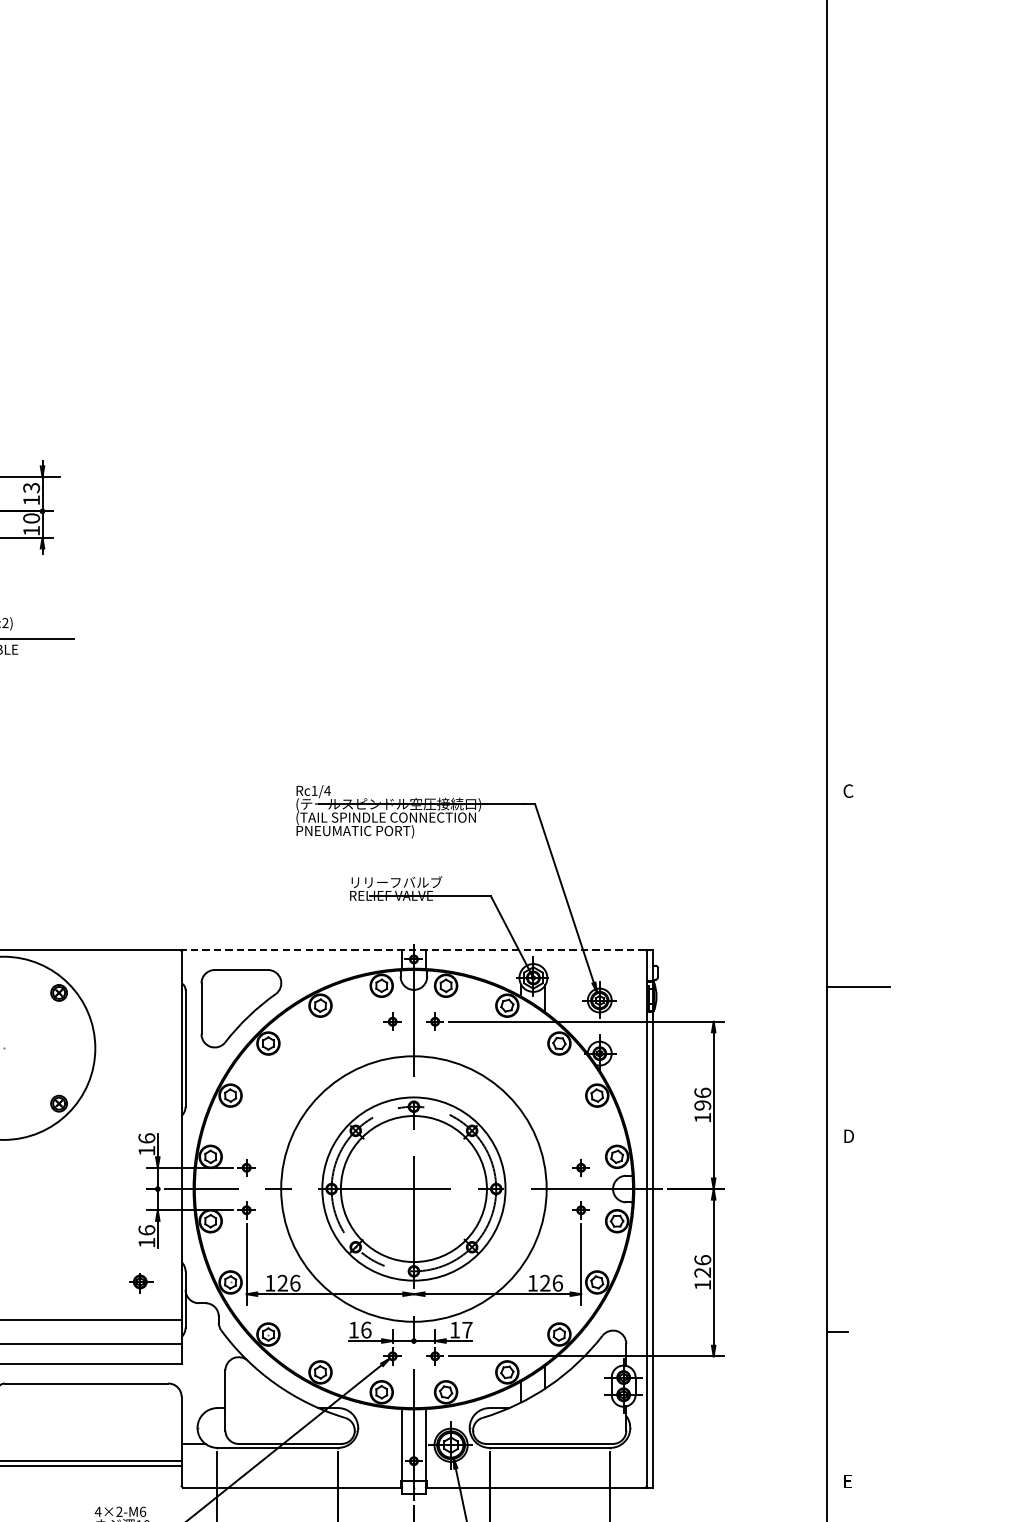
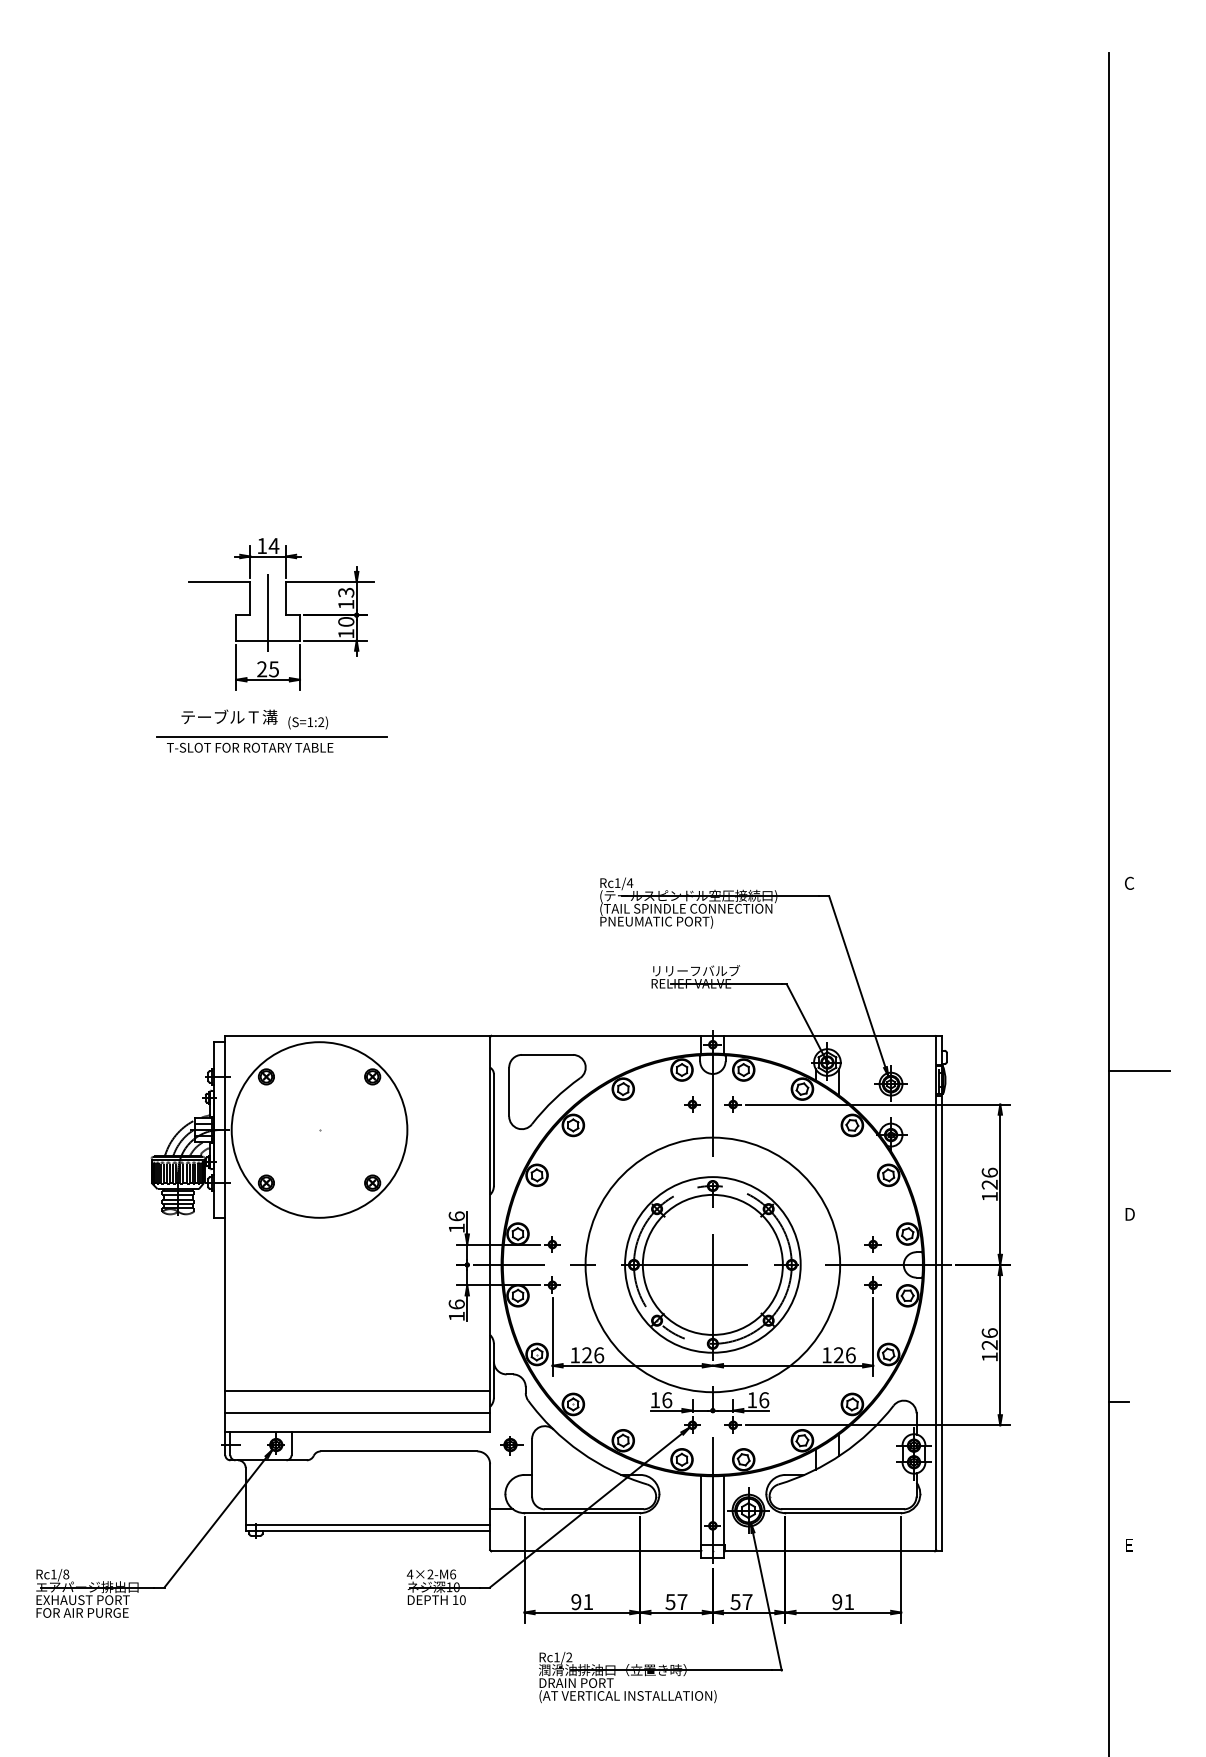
line: (414, 949) -> (713, 1035), dashed -> solid
text: (702, 1105) -> (989, 1184), 196 -> 126
part: (141, 1282) -> (511, 1445), moved
text: (467, 1330) -> (764, 1400), 17 -> 16

